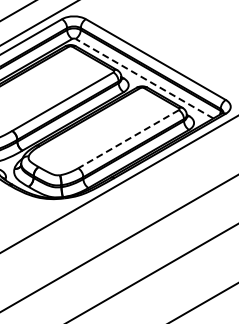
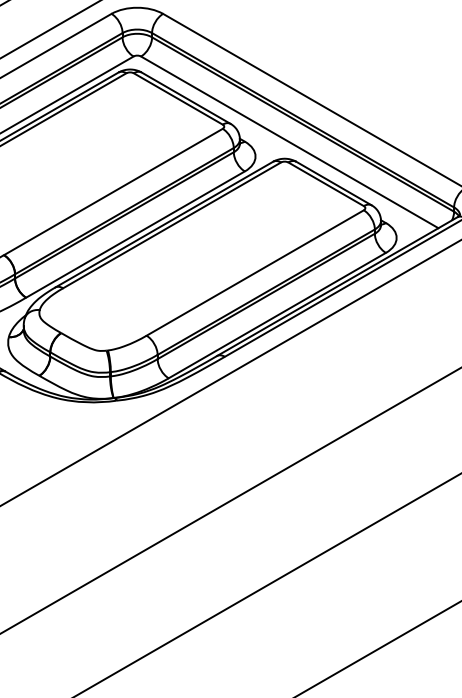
line: (144, 78) -> (289, 141), dashed -> solid
line: (128, 139) -> (255, 273), dashed -> solid

